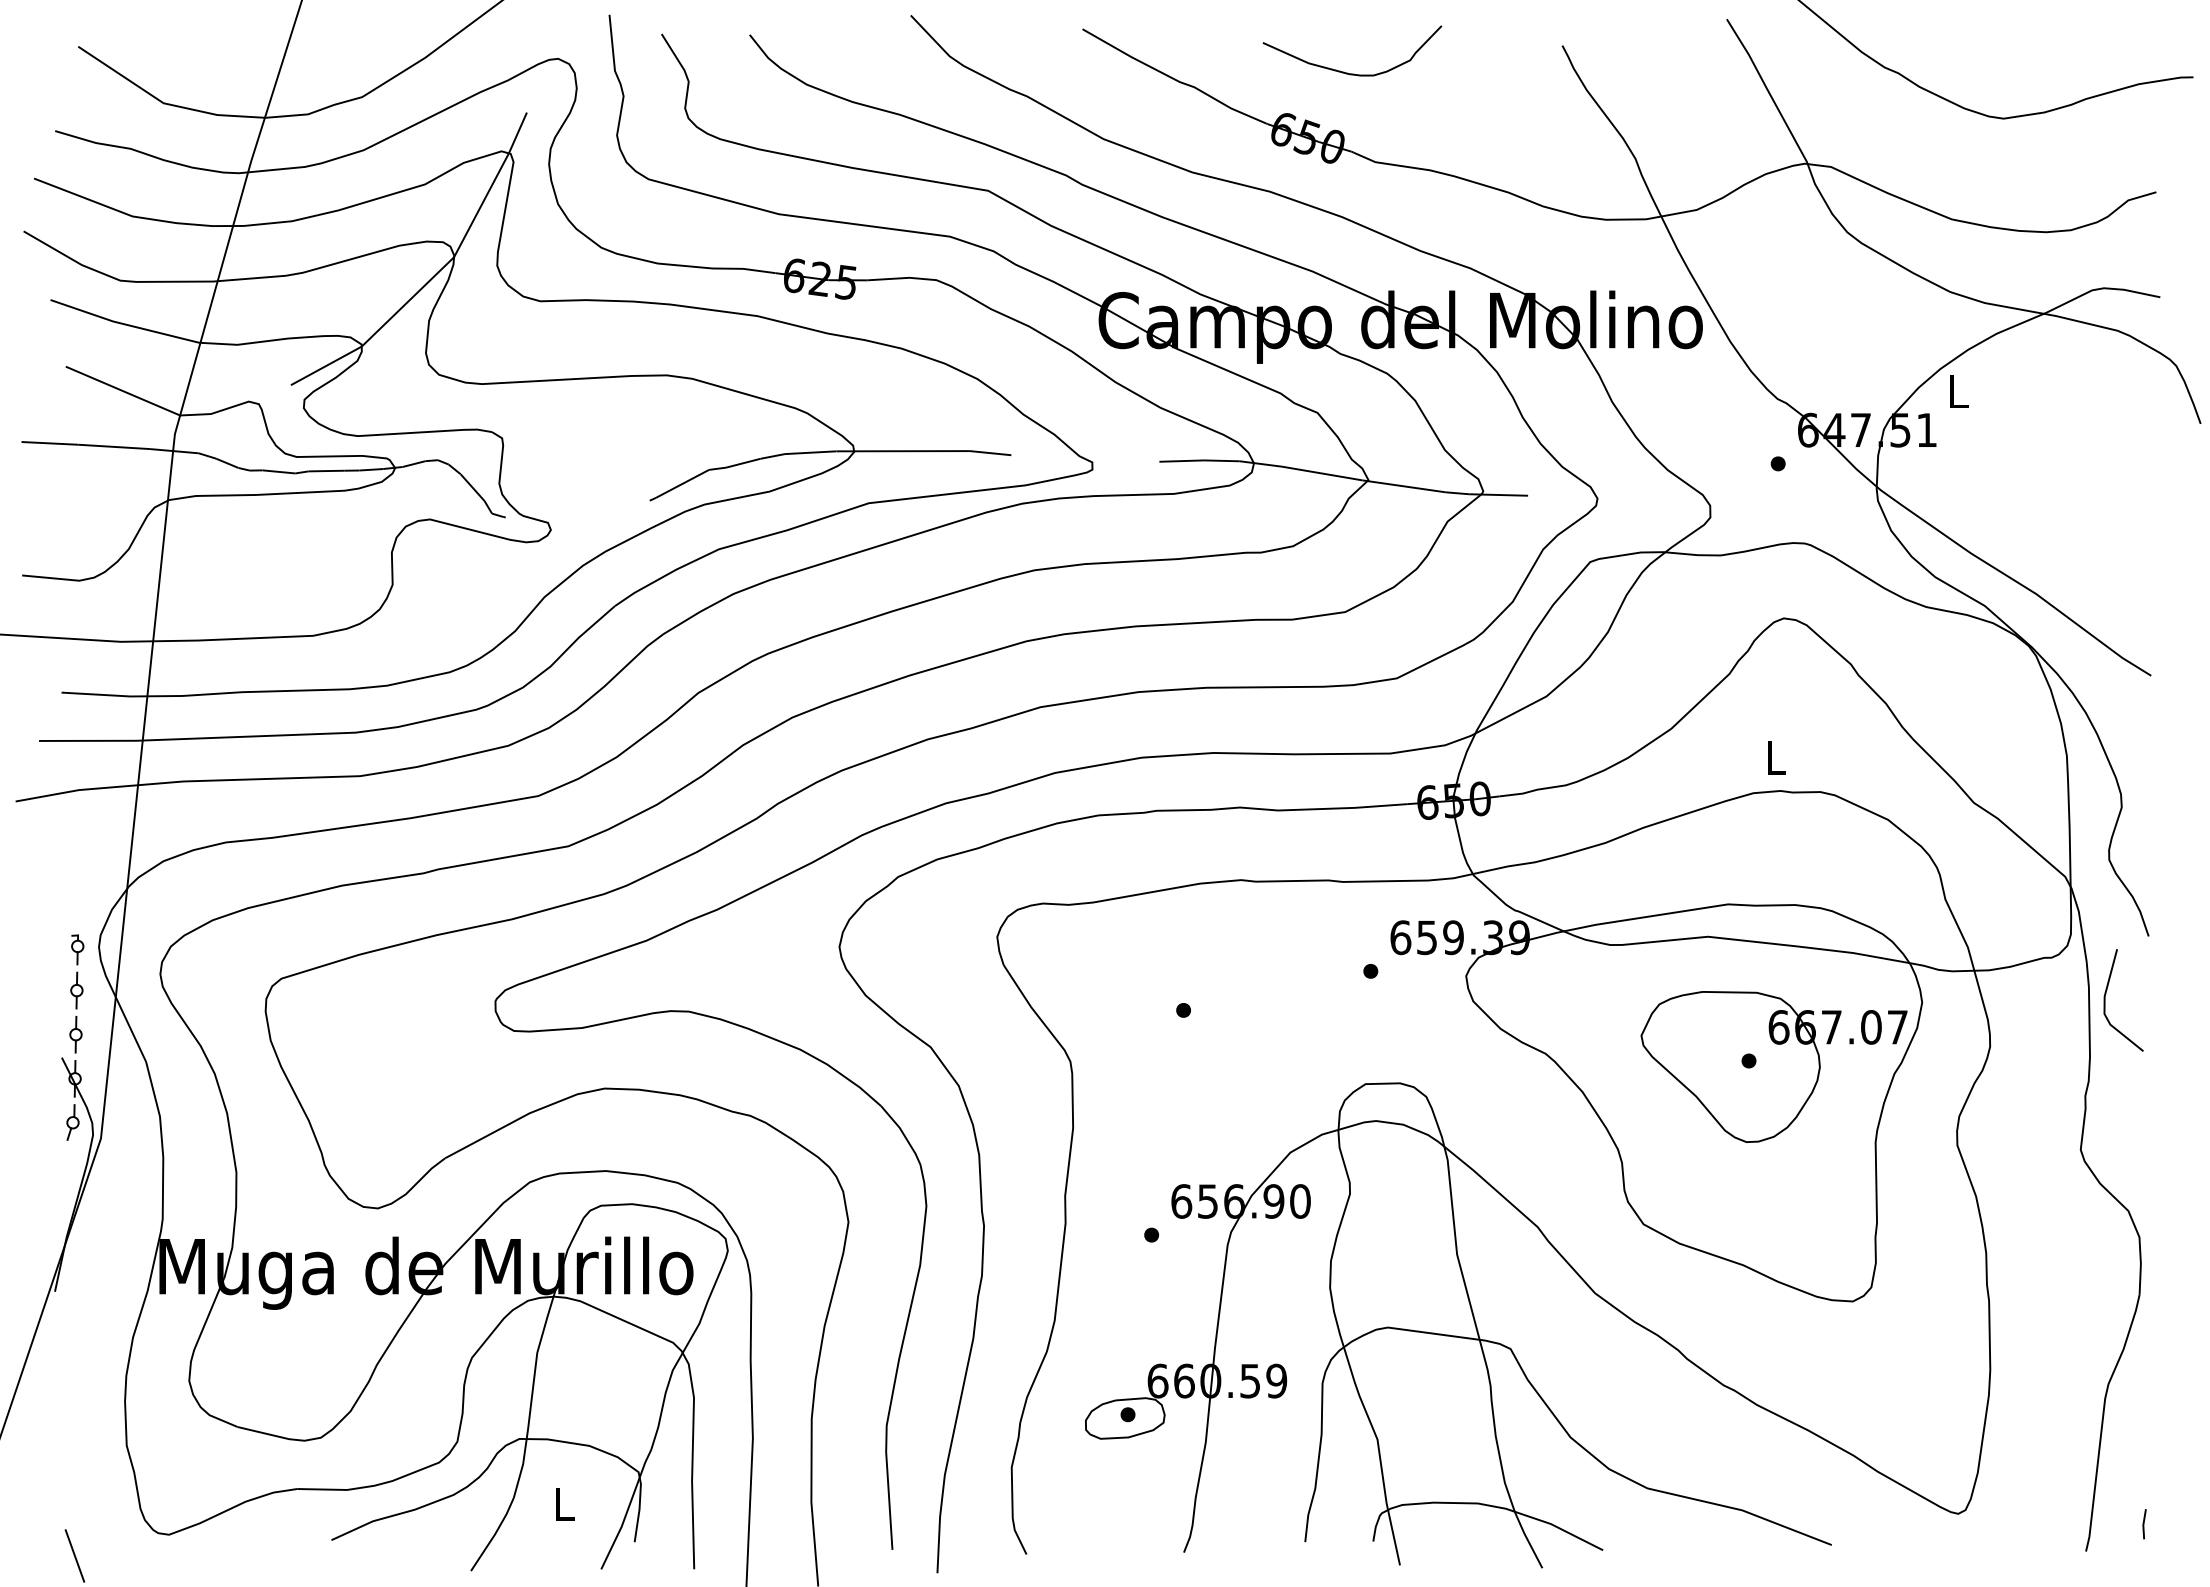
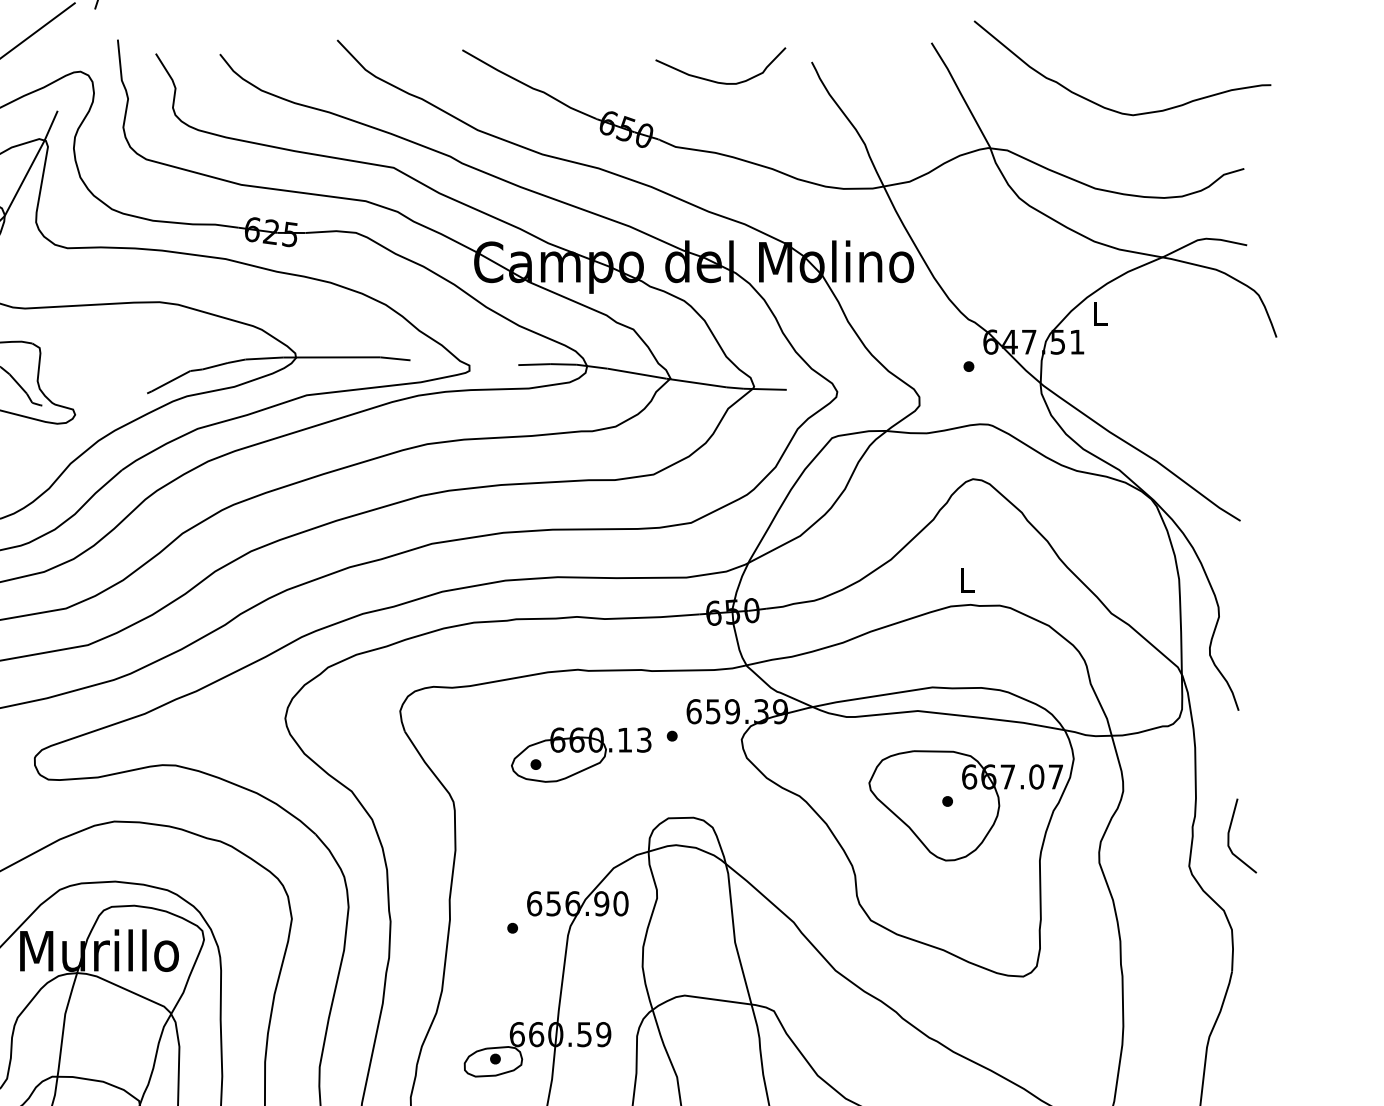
curve: (1347, 72) -> (717, 81), moved
part: (1245, 996) -> (581, 754), added
line: (2105, 1000) -> (1229, 836), moved

